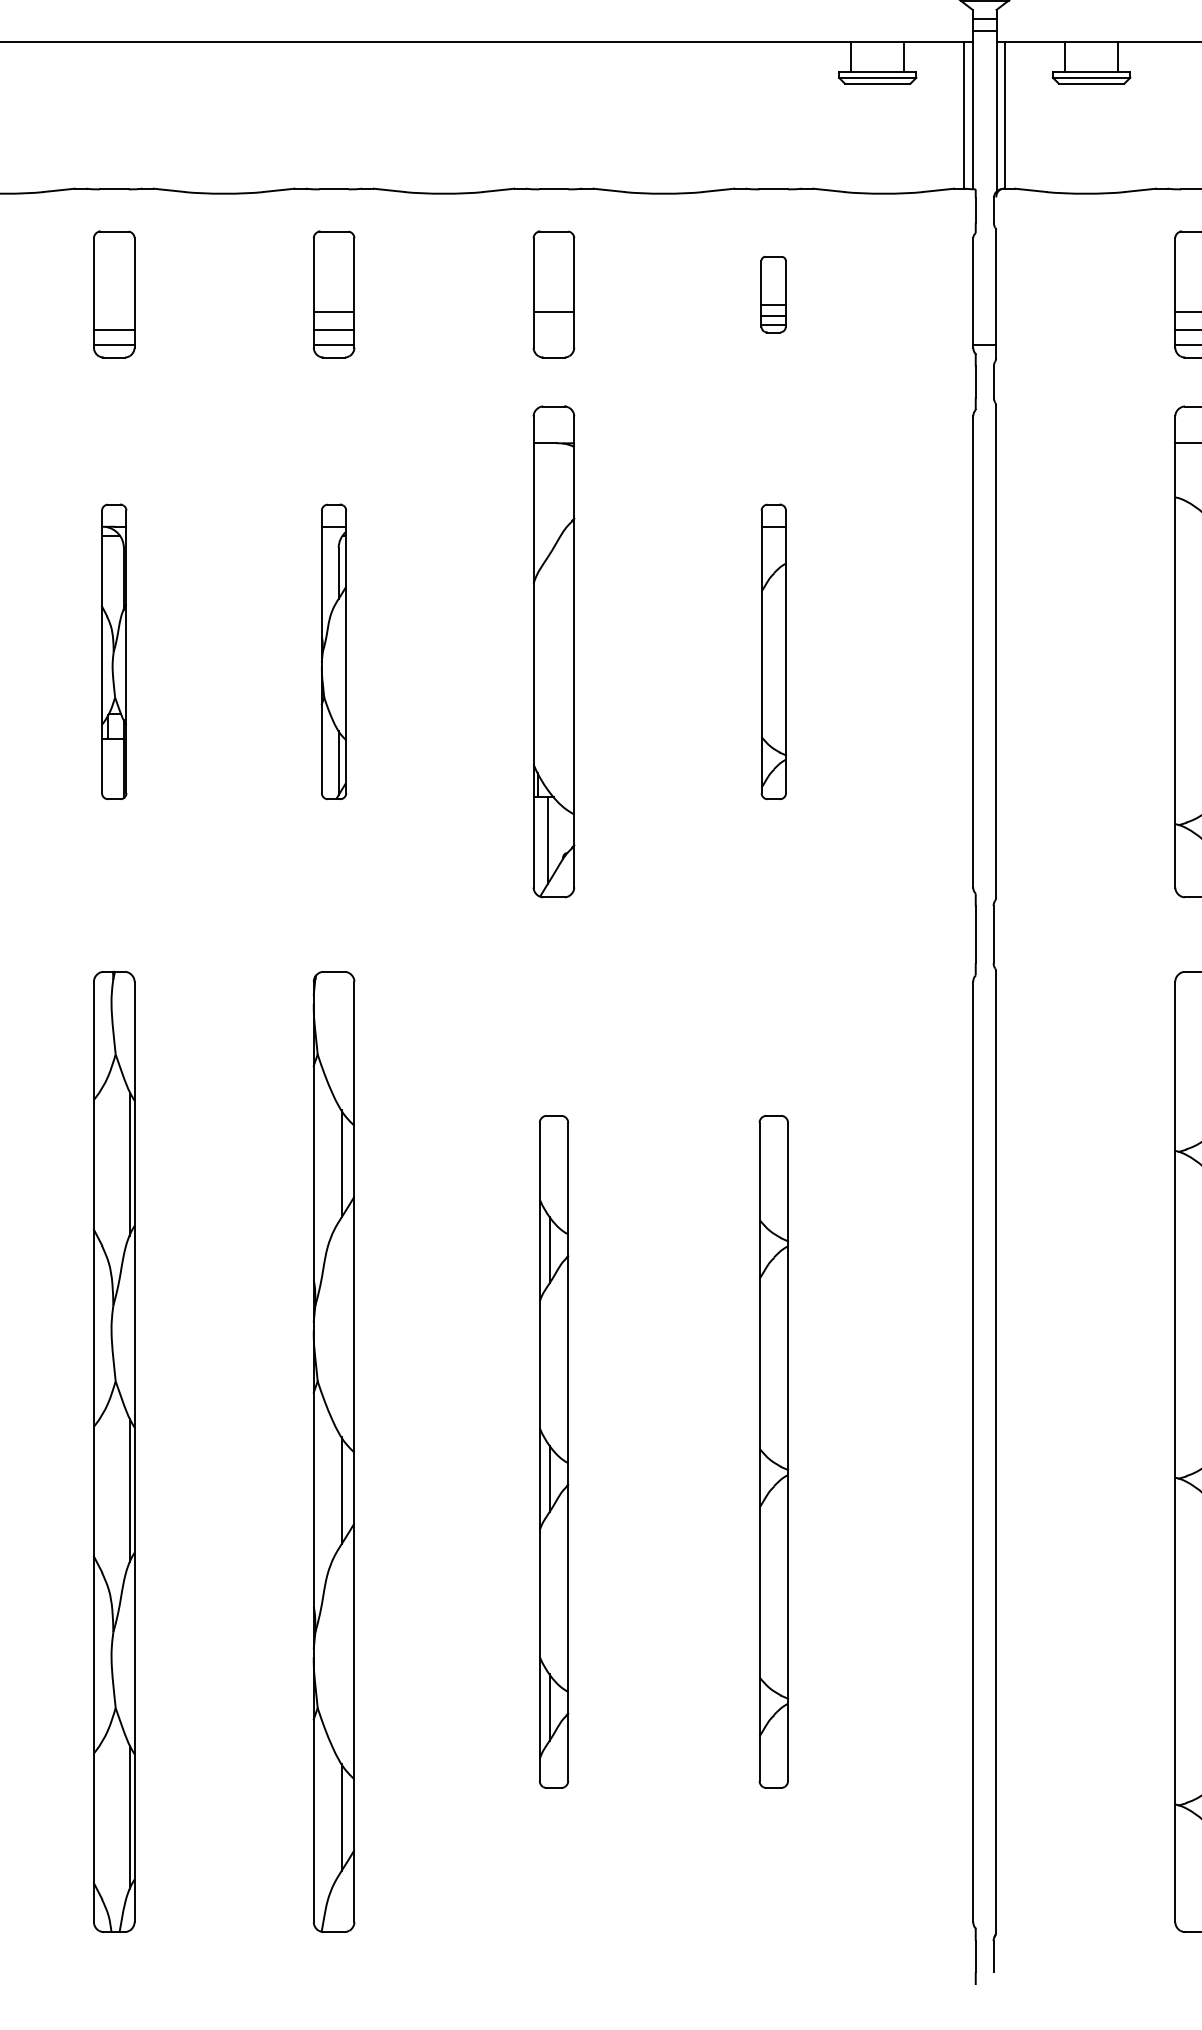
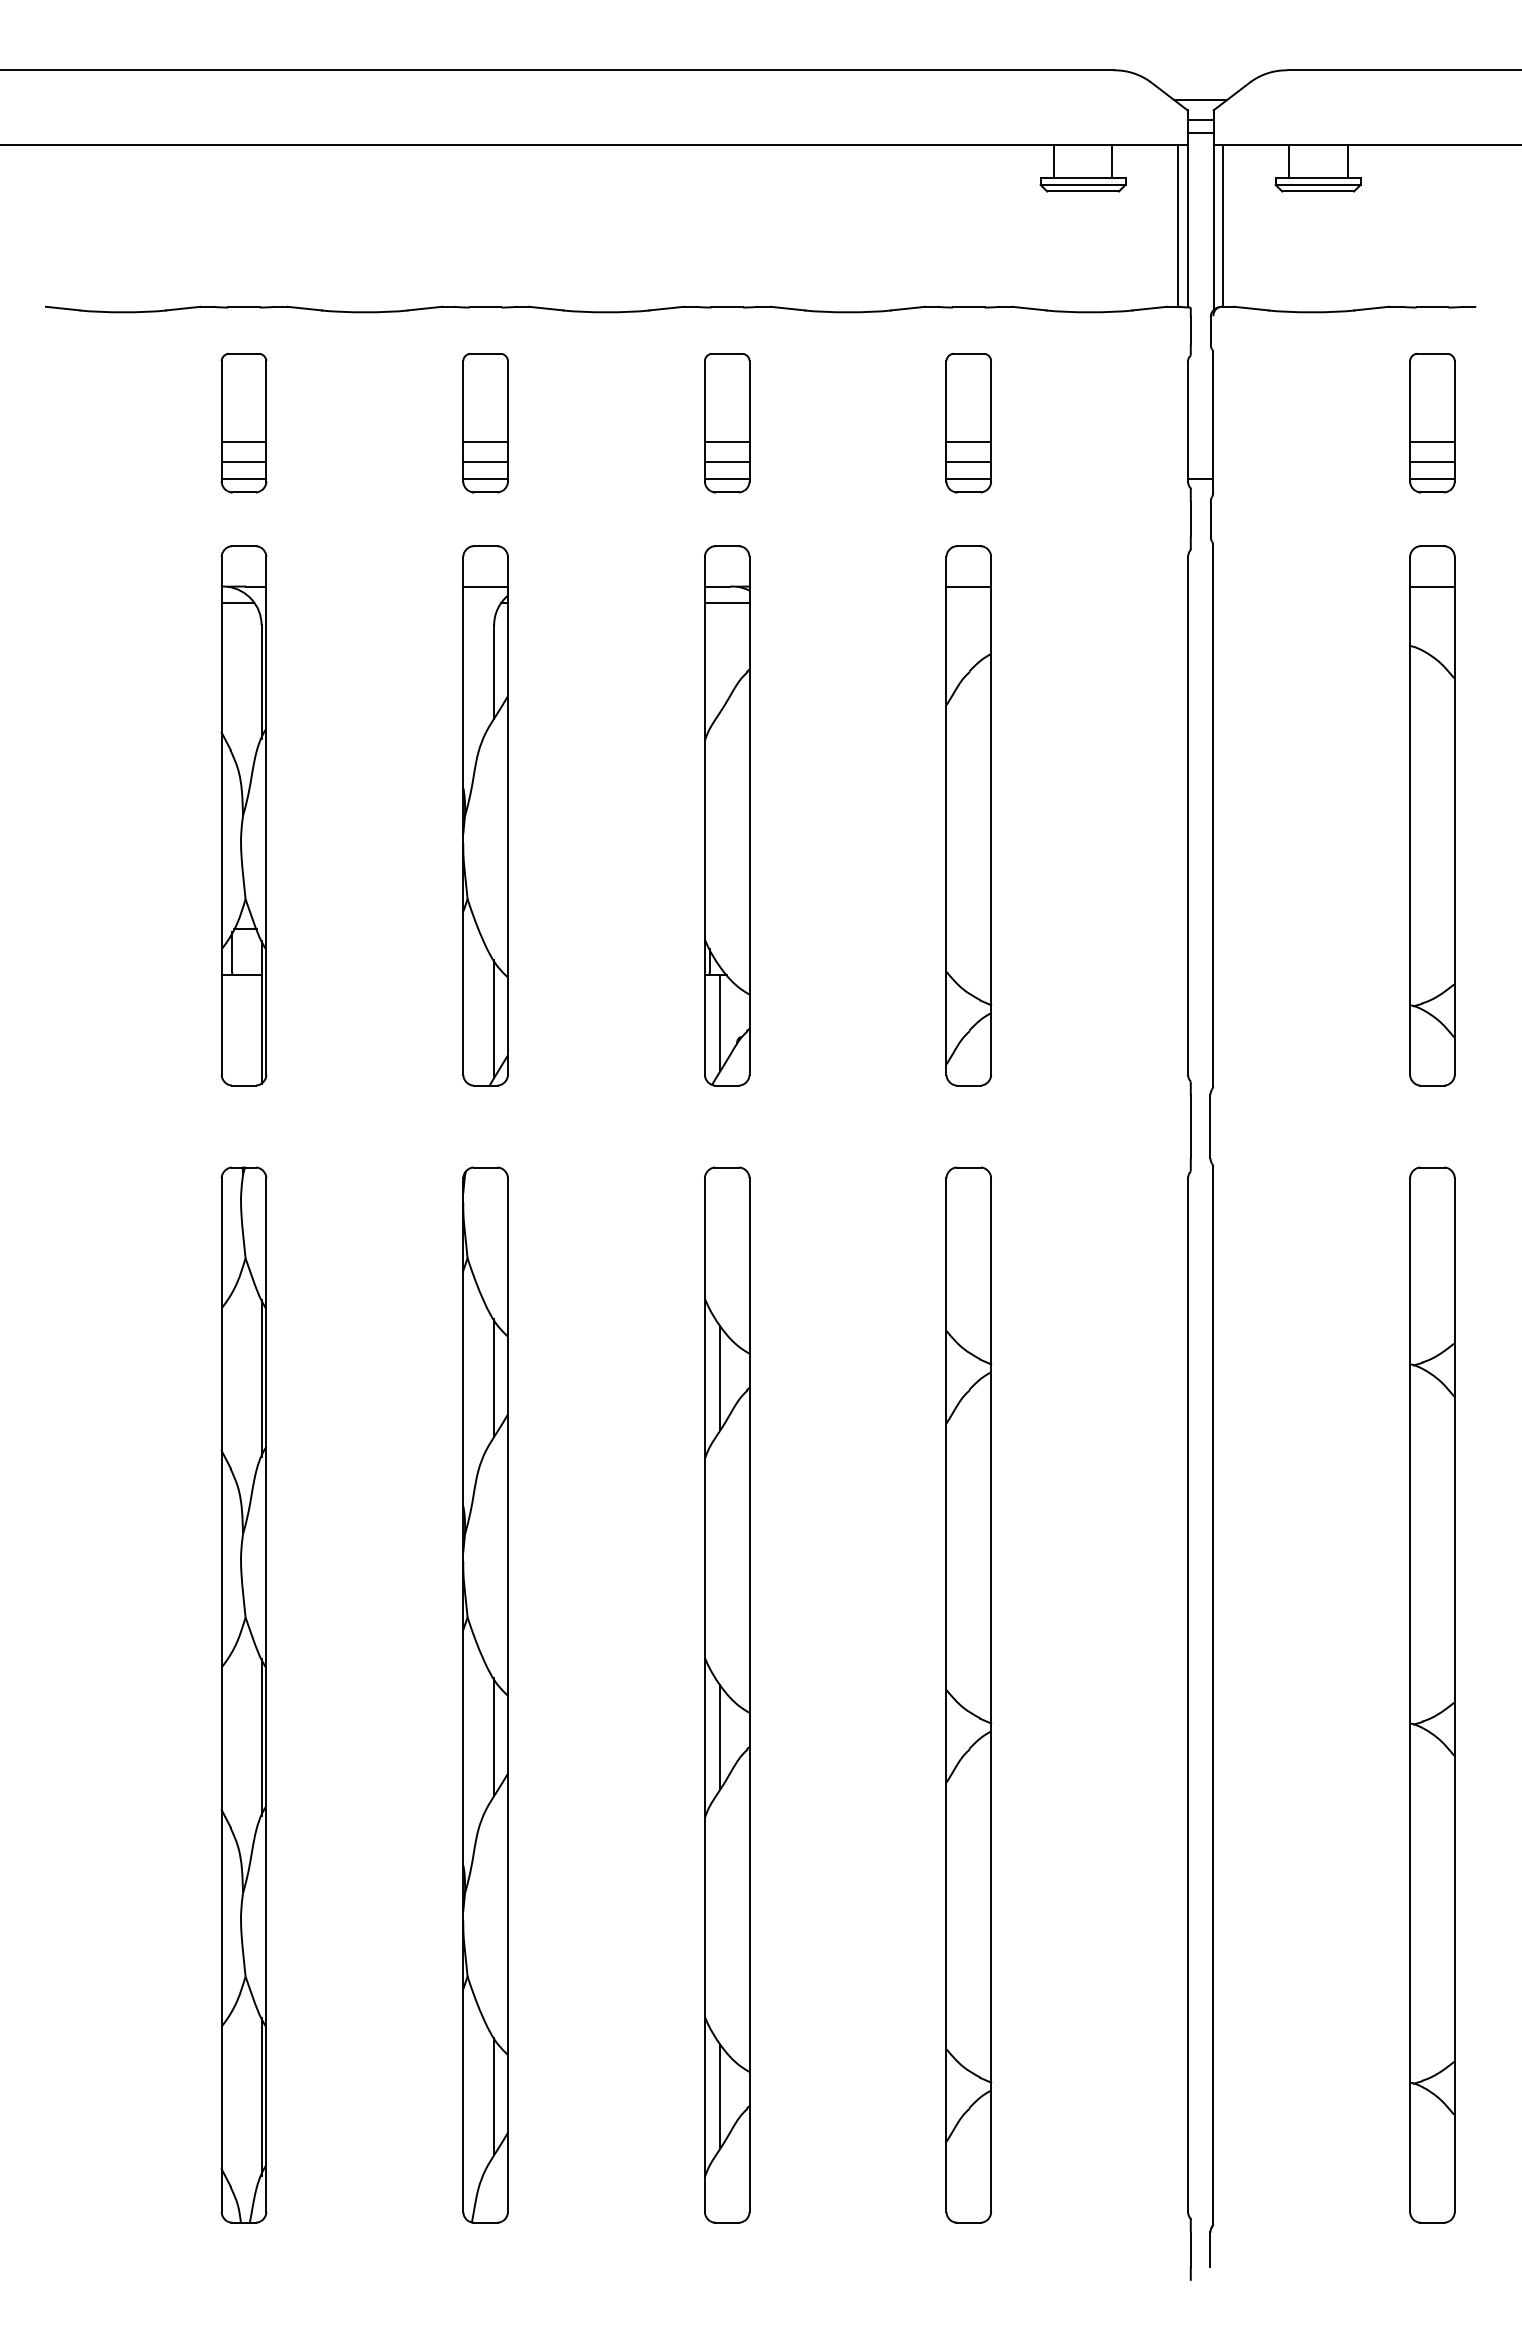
part: (773, 294) -> (968, 423), size x1.67
line: (113, 311) -> (243, 441), added
line: (553, 330) -> (726, 462), added
line: (553, 344) -> (726, 478), added
line: (553, 457) -> (726, 602), added
part: (113, 651) -> (243, 815), size x1.67
part: (333, 651) -> (485, 815), size x1.67
part: (773, 651) -> (968, 815), size x1.67
part: (554, 1451) -> (727, 1694), size x1.43
part: (773, 1451) -> (968, 1694), size x1.43

